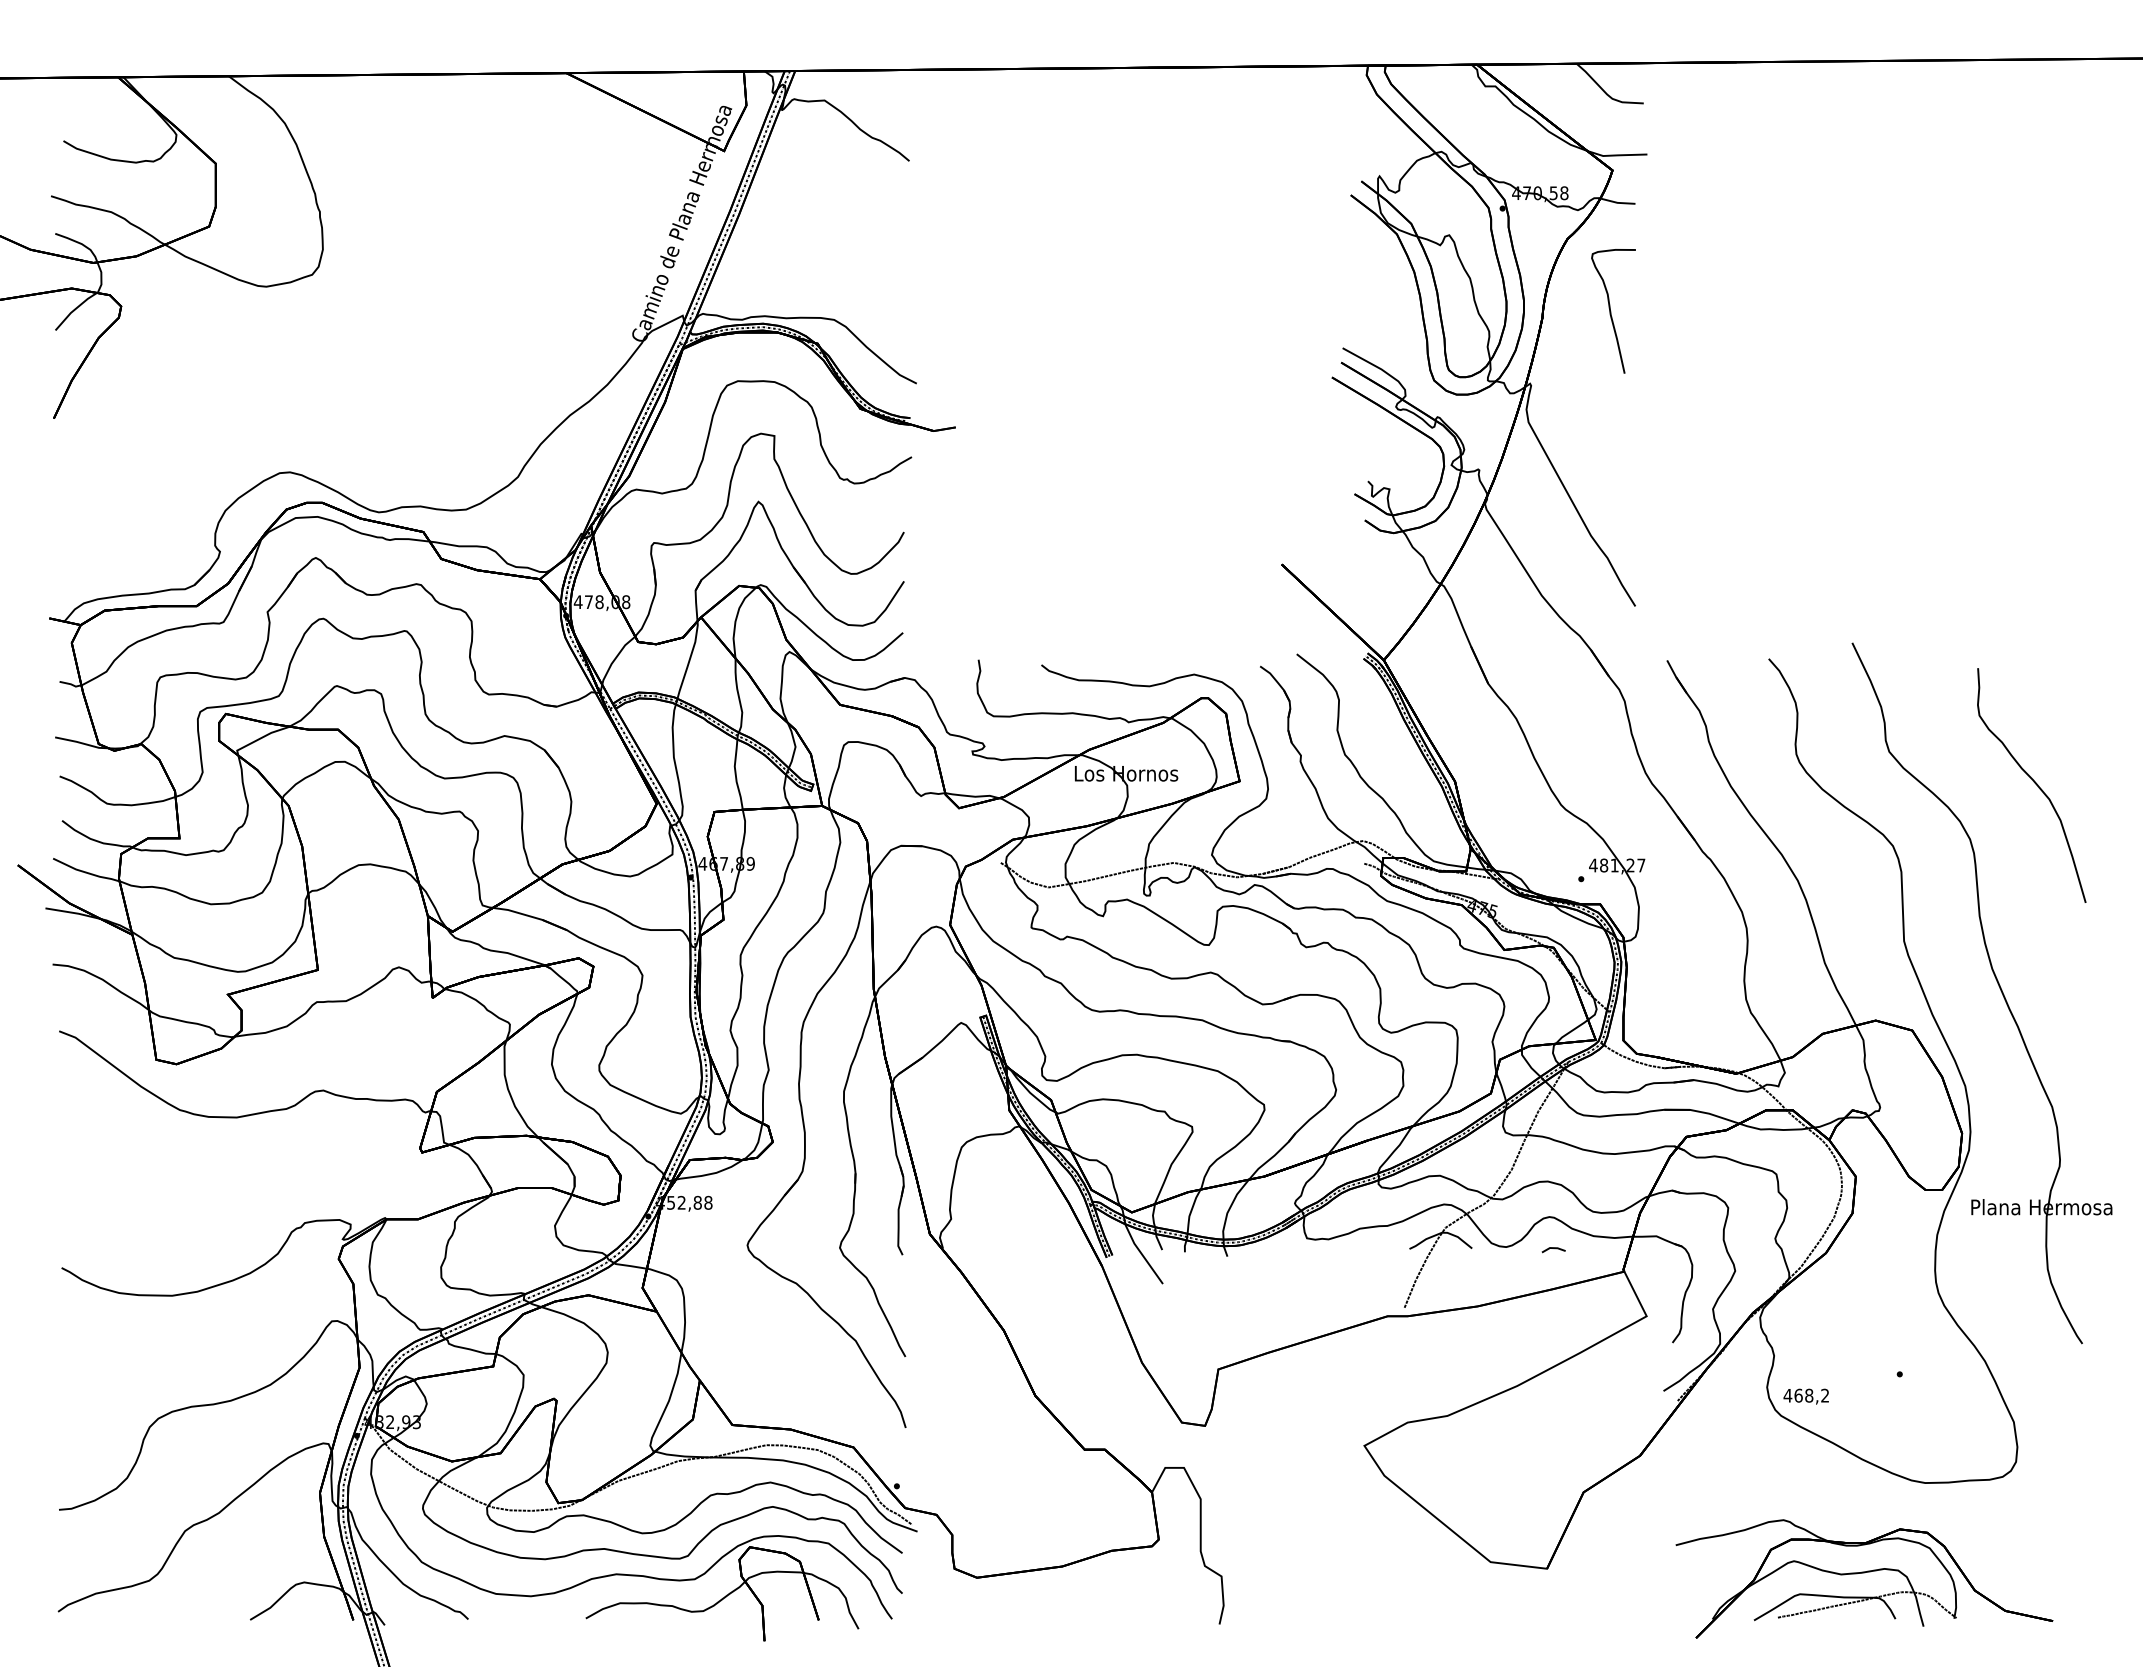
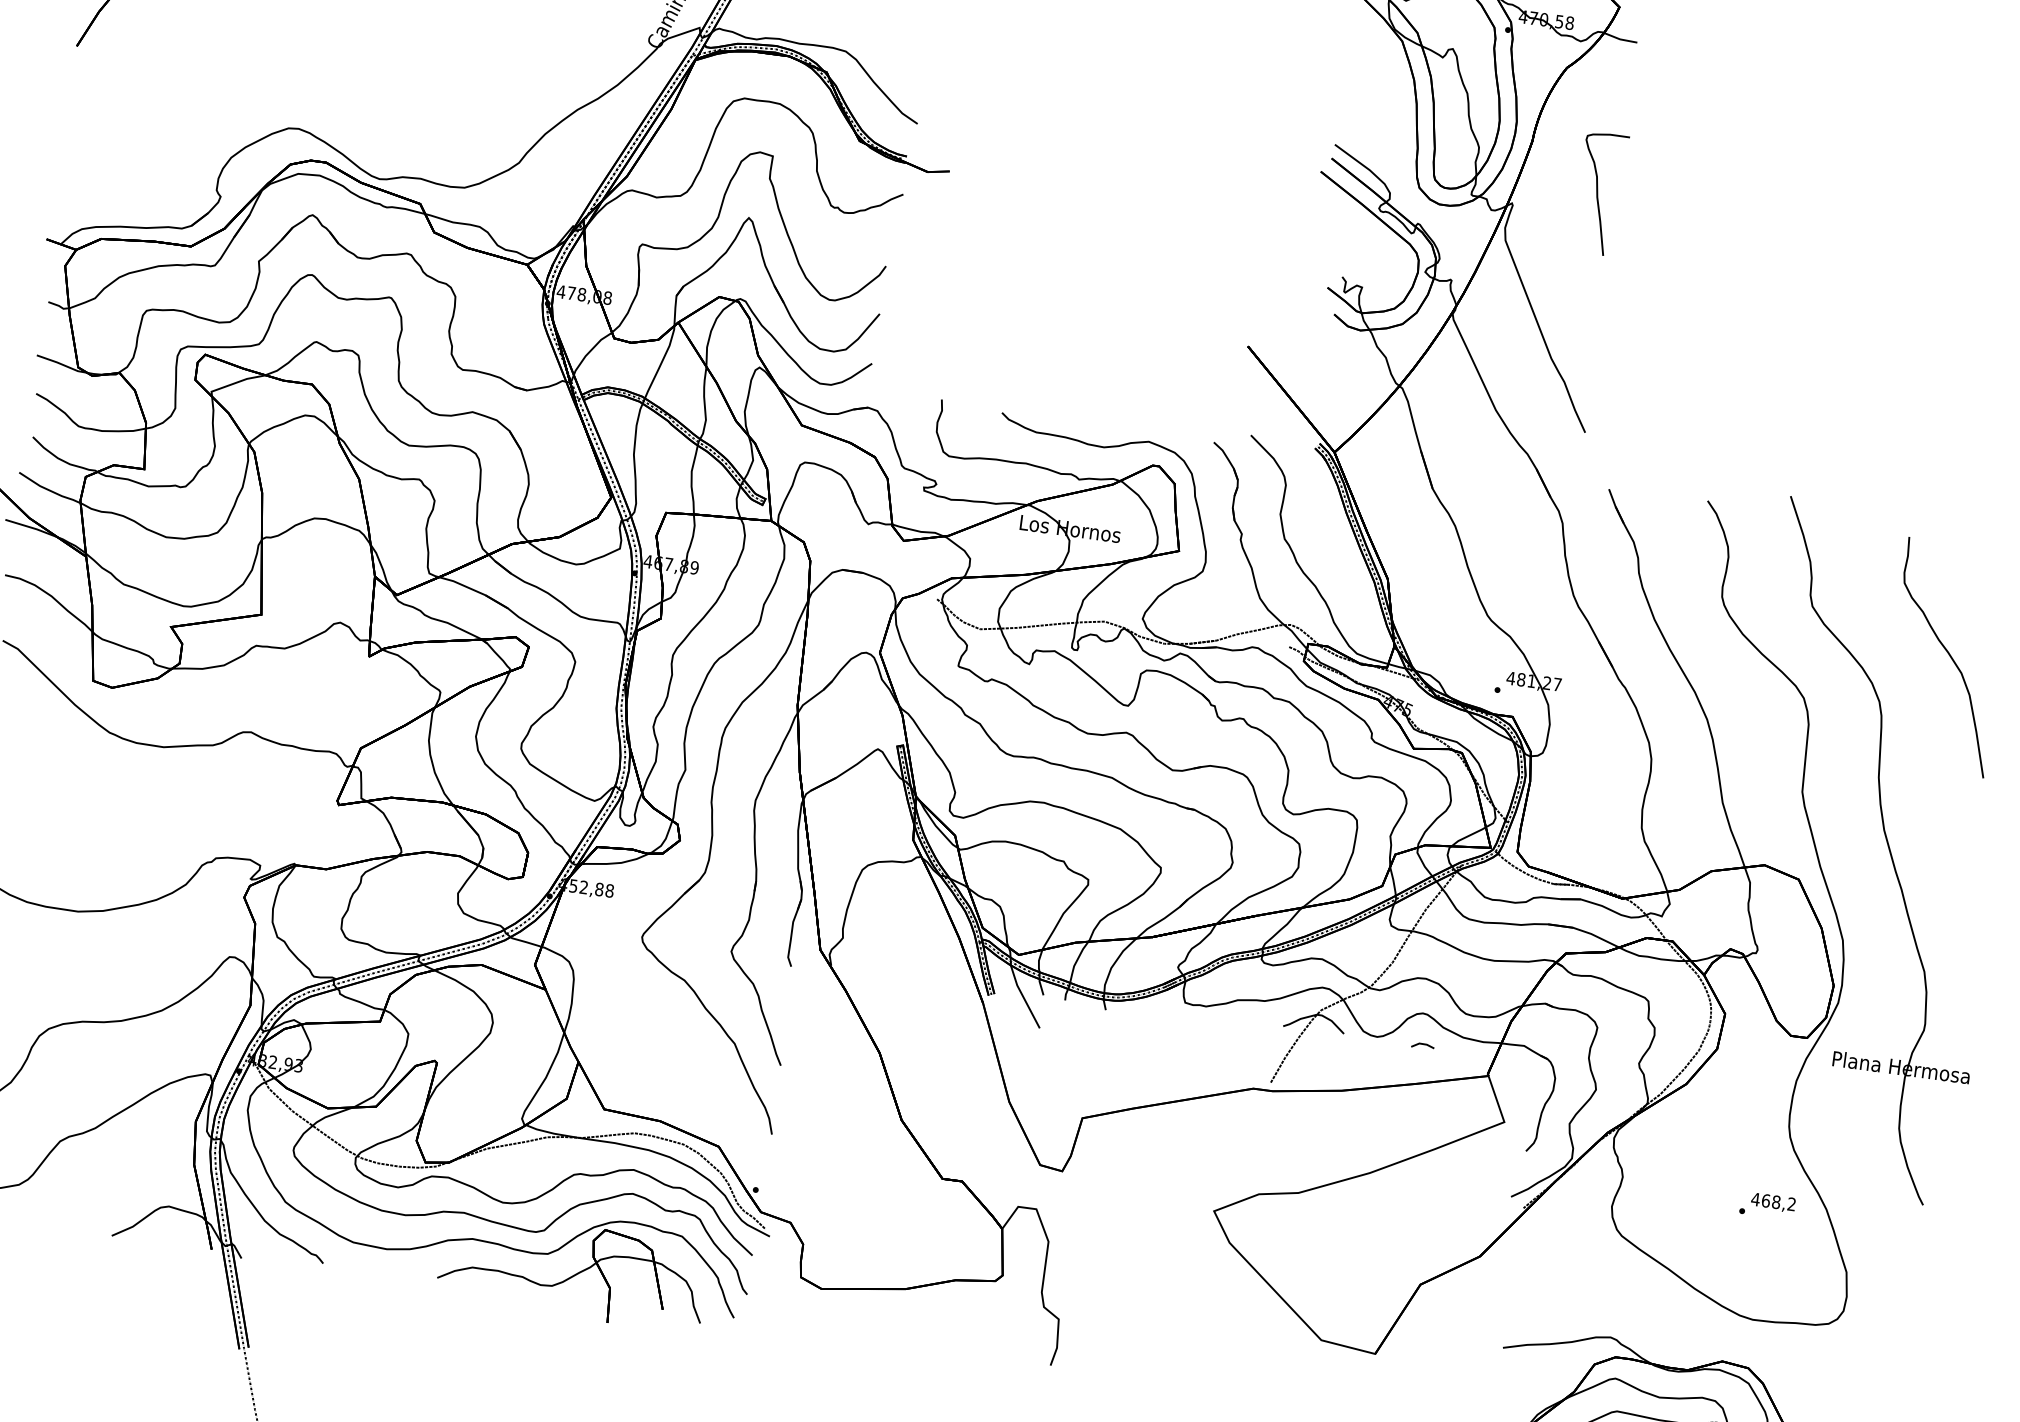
curve: (1611, 311) -> (1598, 193), moved
text: (1805, 1396) -> (1772, 1202), moved

